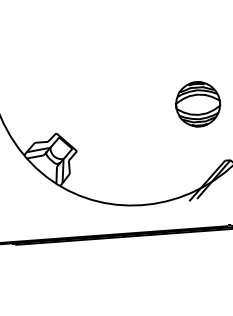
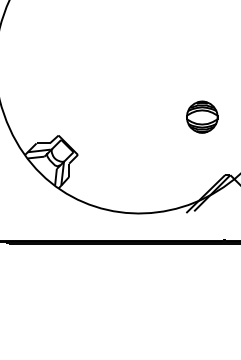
part: (198, 104) -> (202, 117), size x0.7

